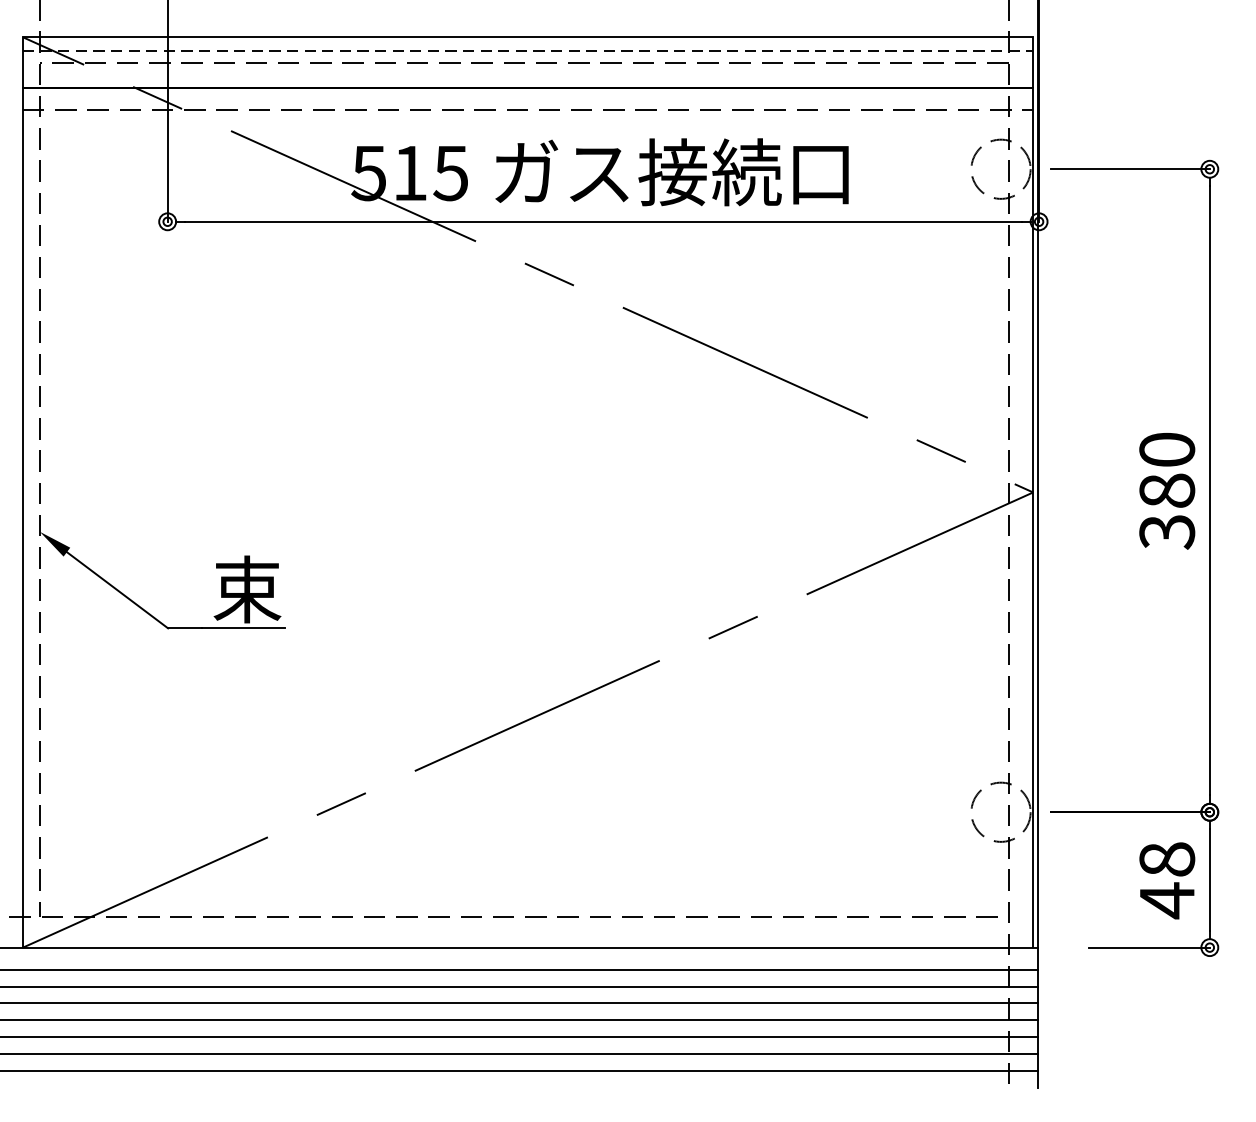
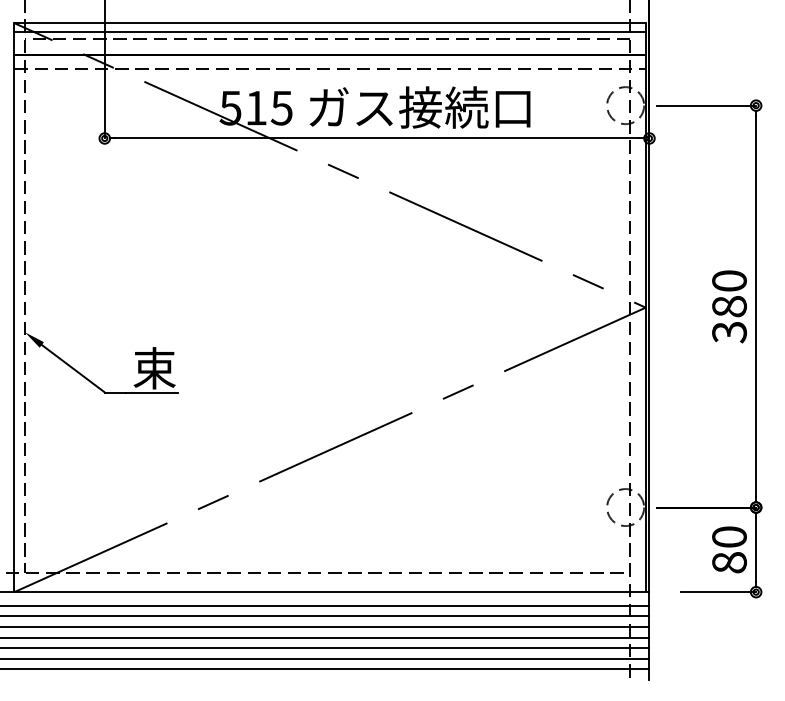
line: (528, 50) -> (330, 31), dashed -> solid
text: (1167, 880) -> (729, 550), 48 -> 80

